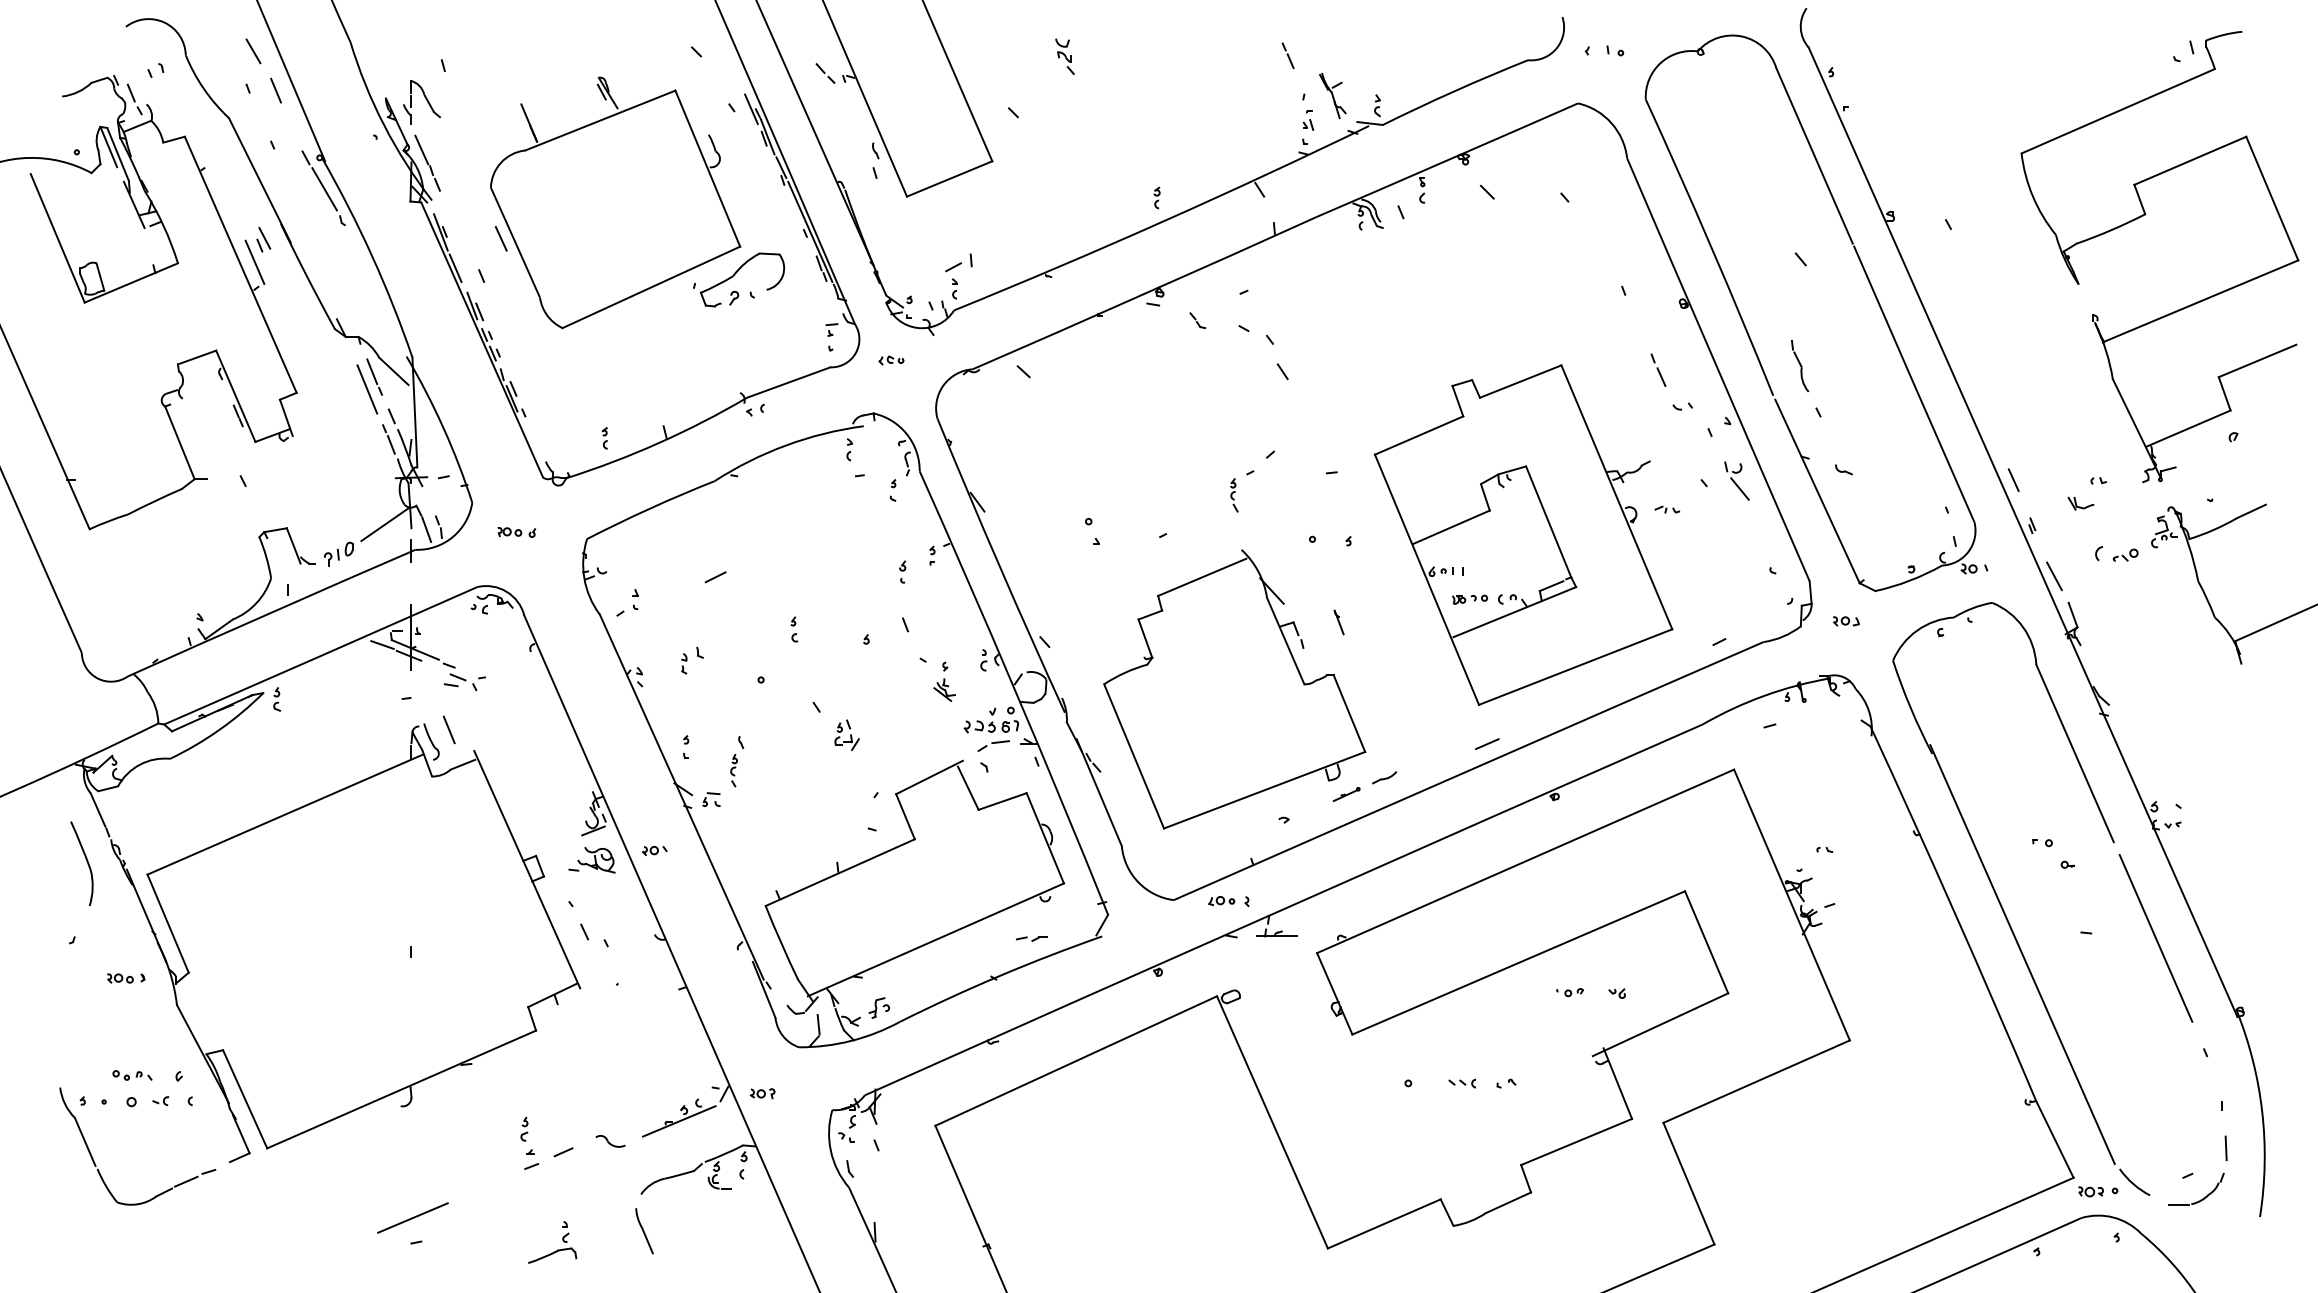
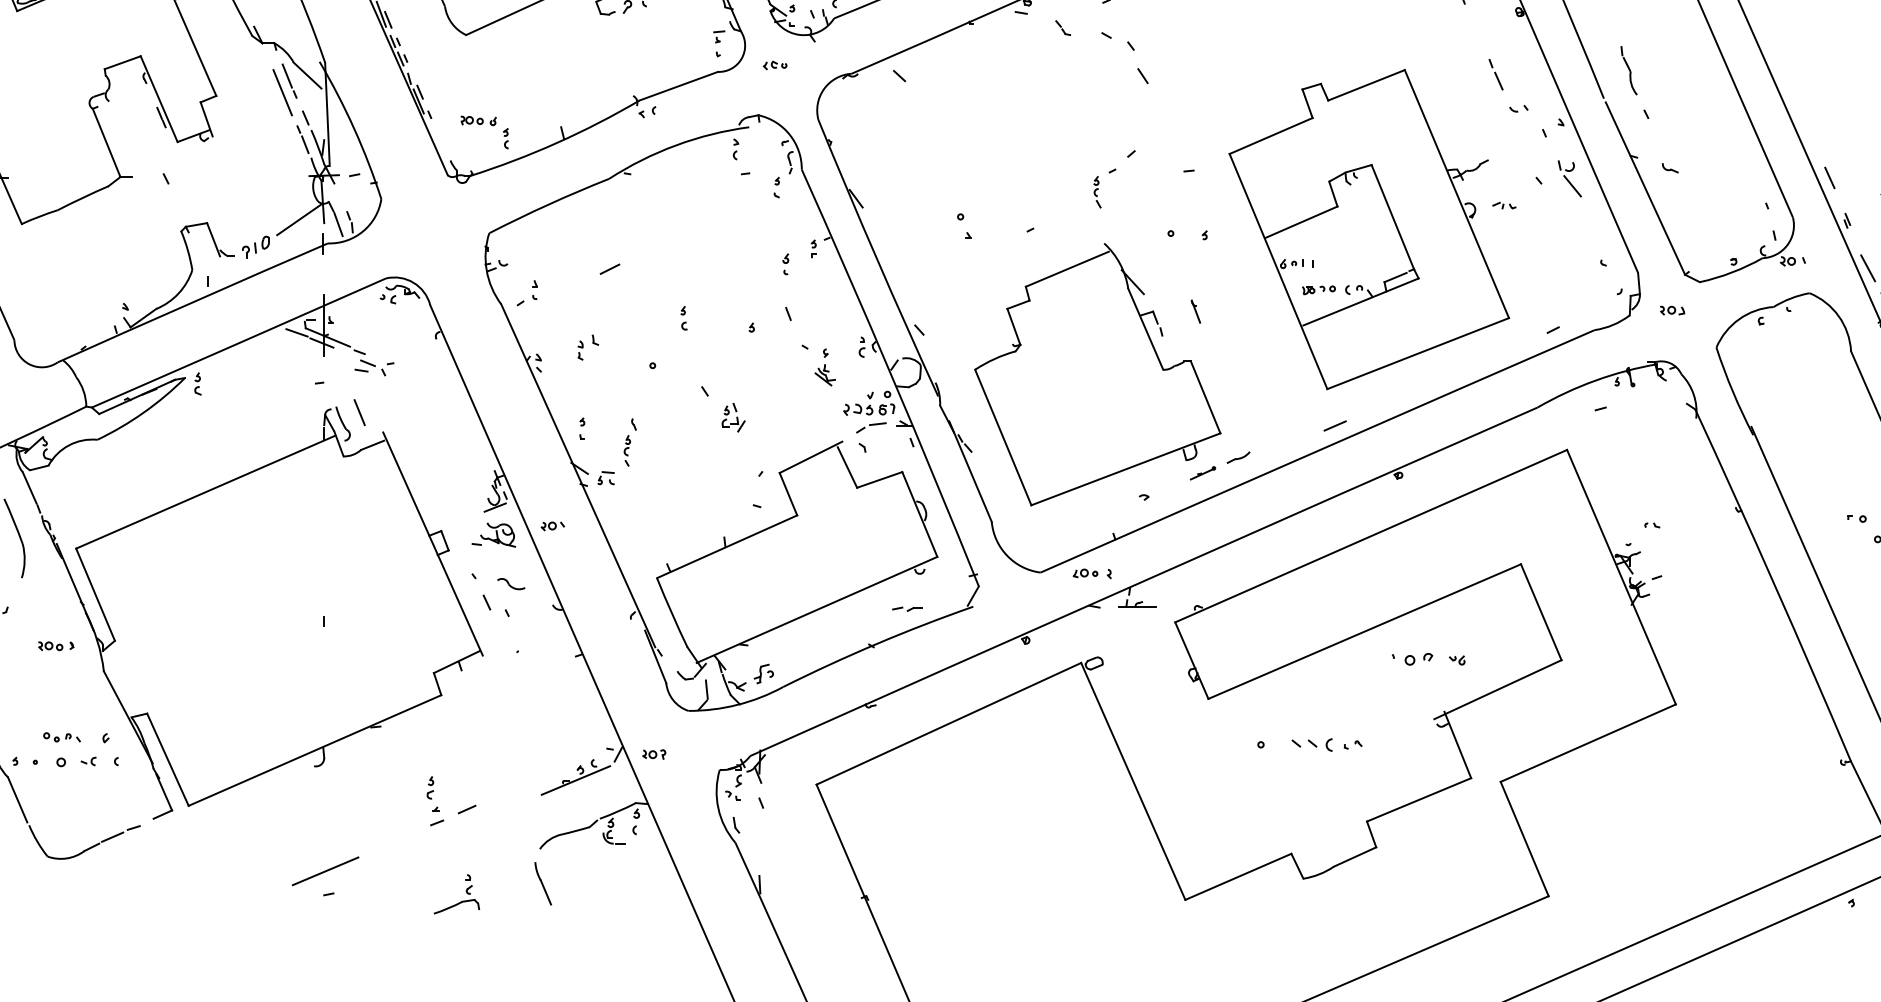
part: (516, 532) -> (478, 120), moved
part: (1570, 992) -> (1413, 659), size x1.6
part: (1461, 1083) -> (1310, 744), size x1.6
part: (610, 1141) -> (511, 584), moved

